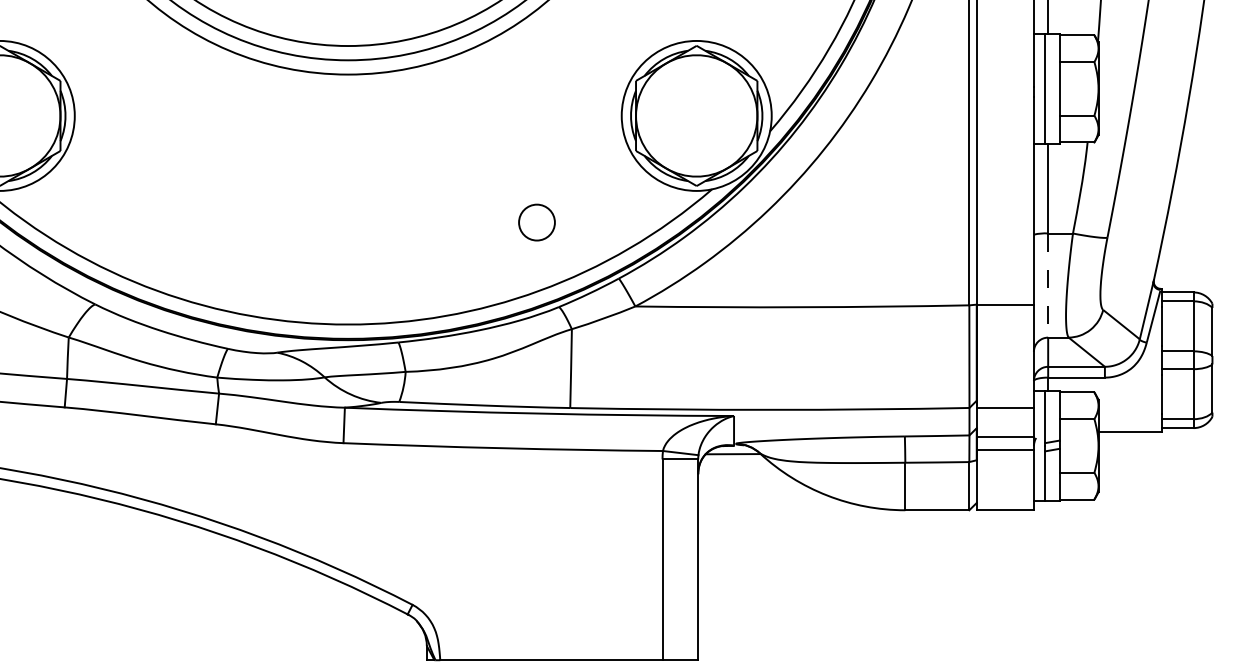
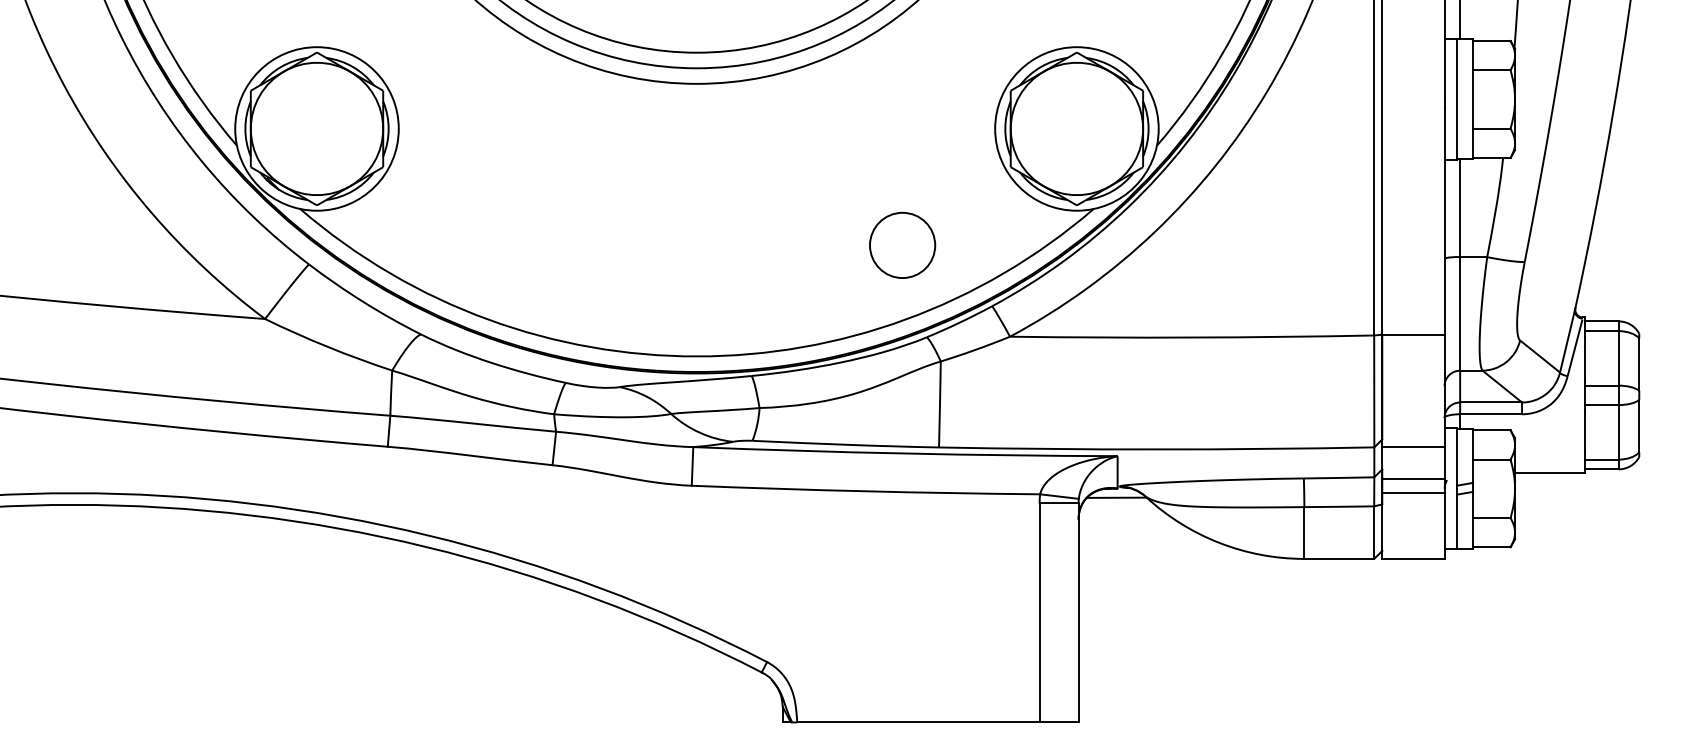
circle: (536, 221) -> (902, 244), size x1.67
line: (1048, 285) -> (1460, 313), dashed -> solid

